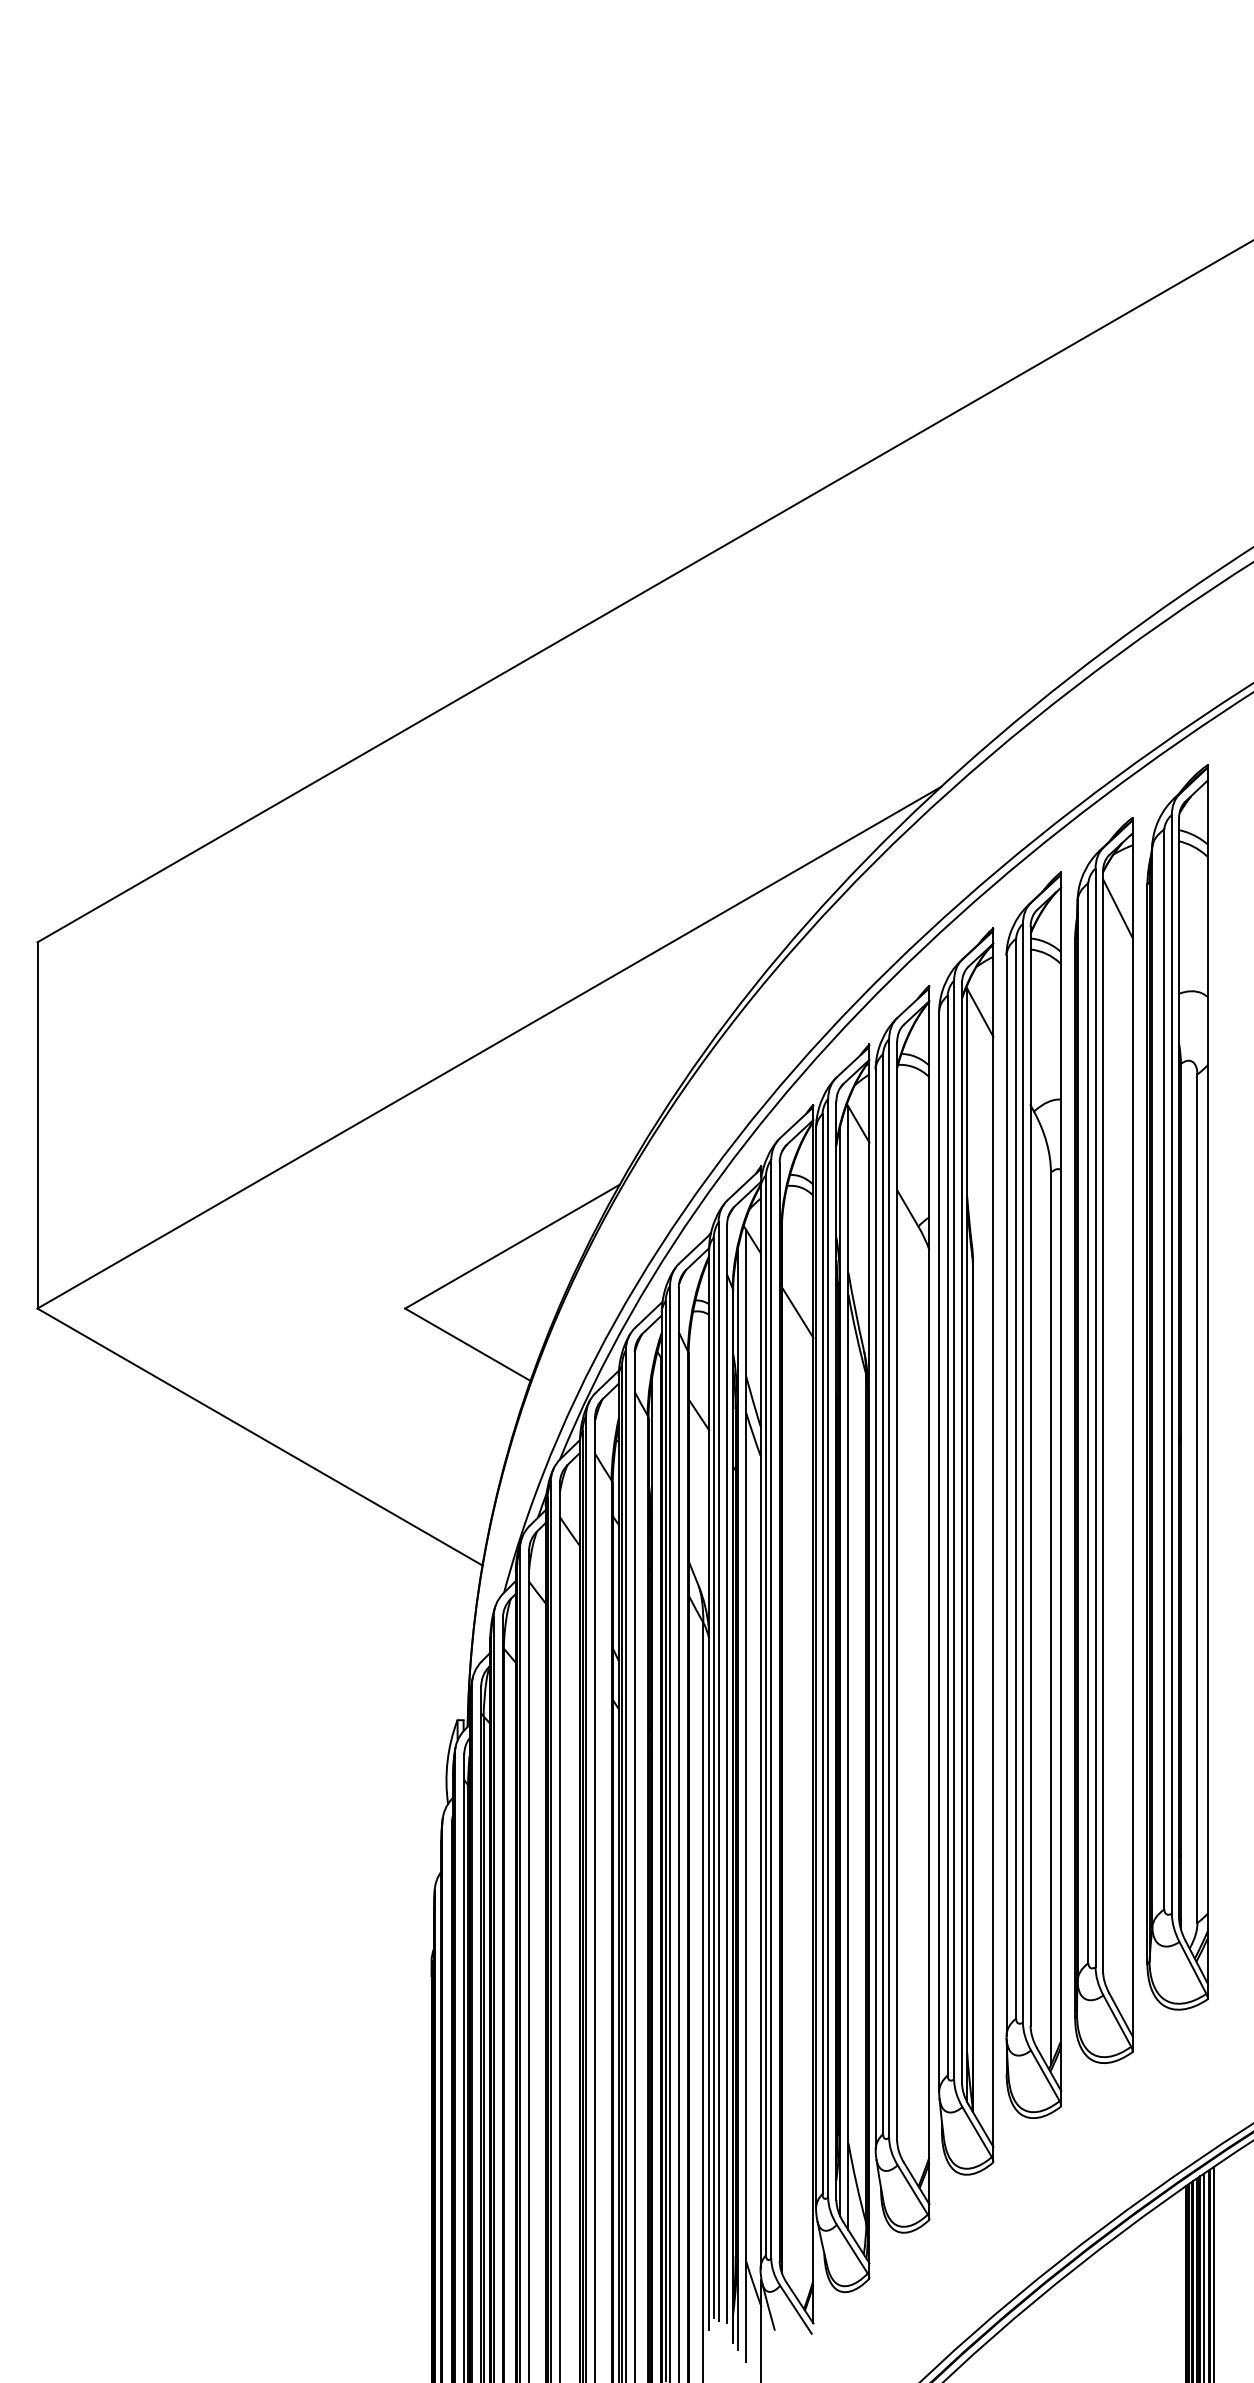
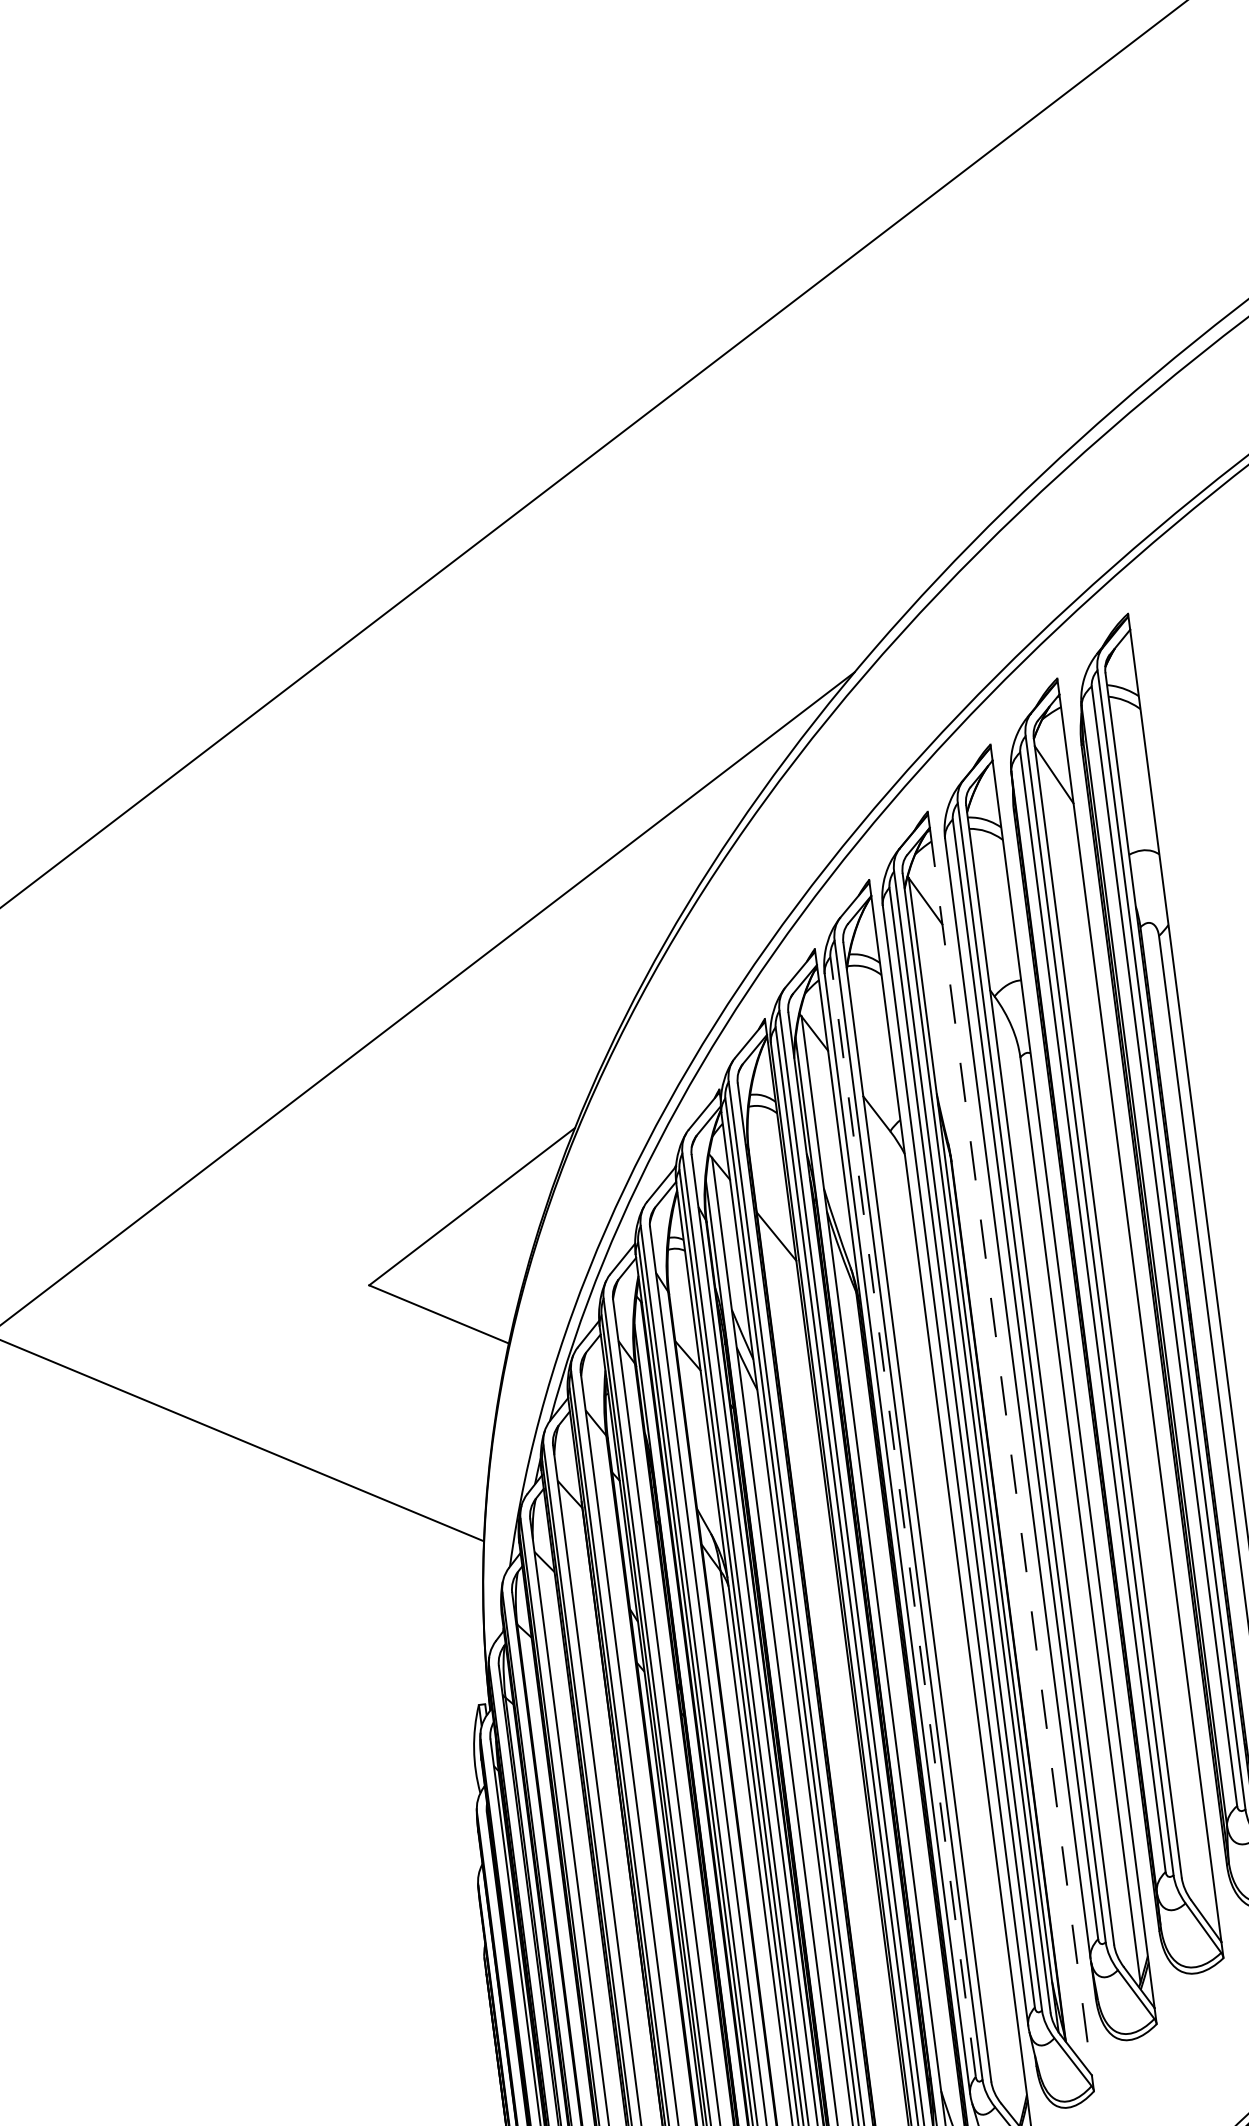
line: (993, 1545) -> (1011, 1451), solid -> dashed
line: (883, 1594) -> (903, 1517), solid -> dashed

